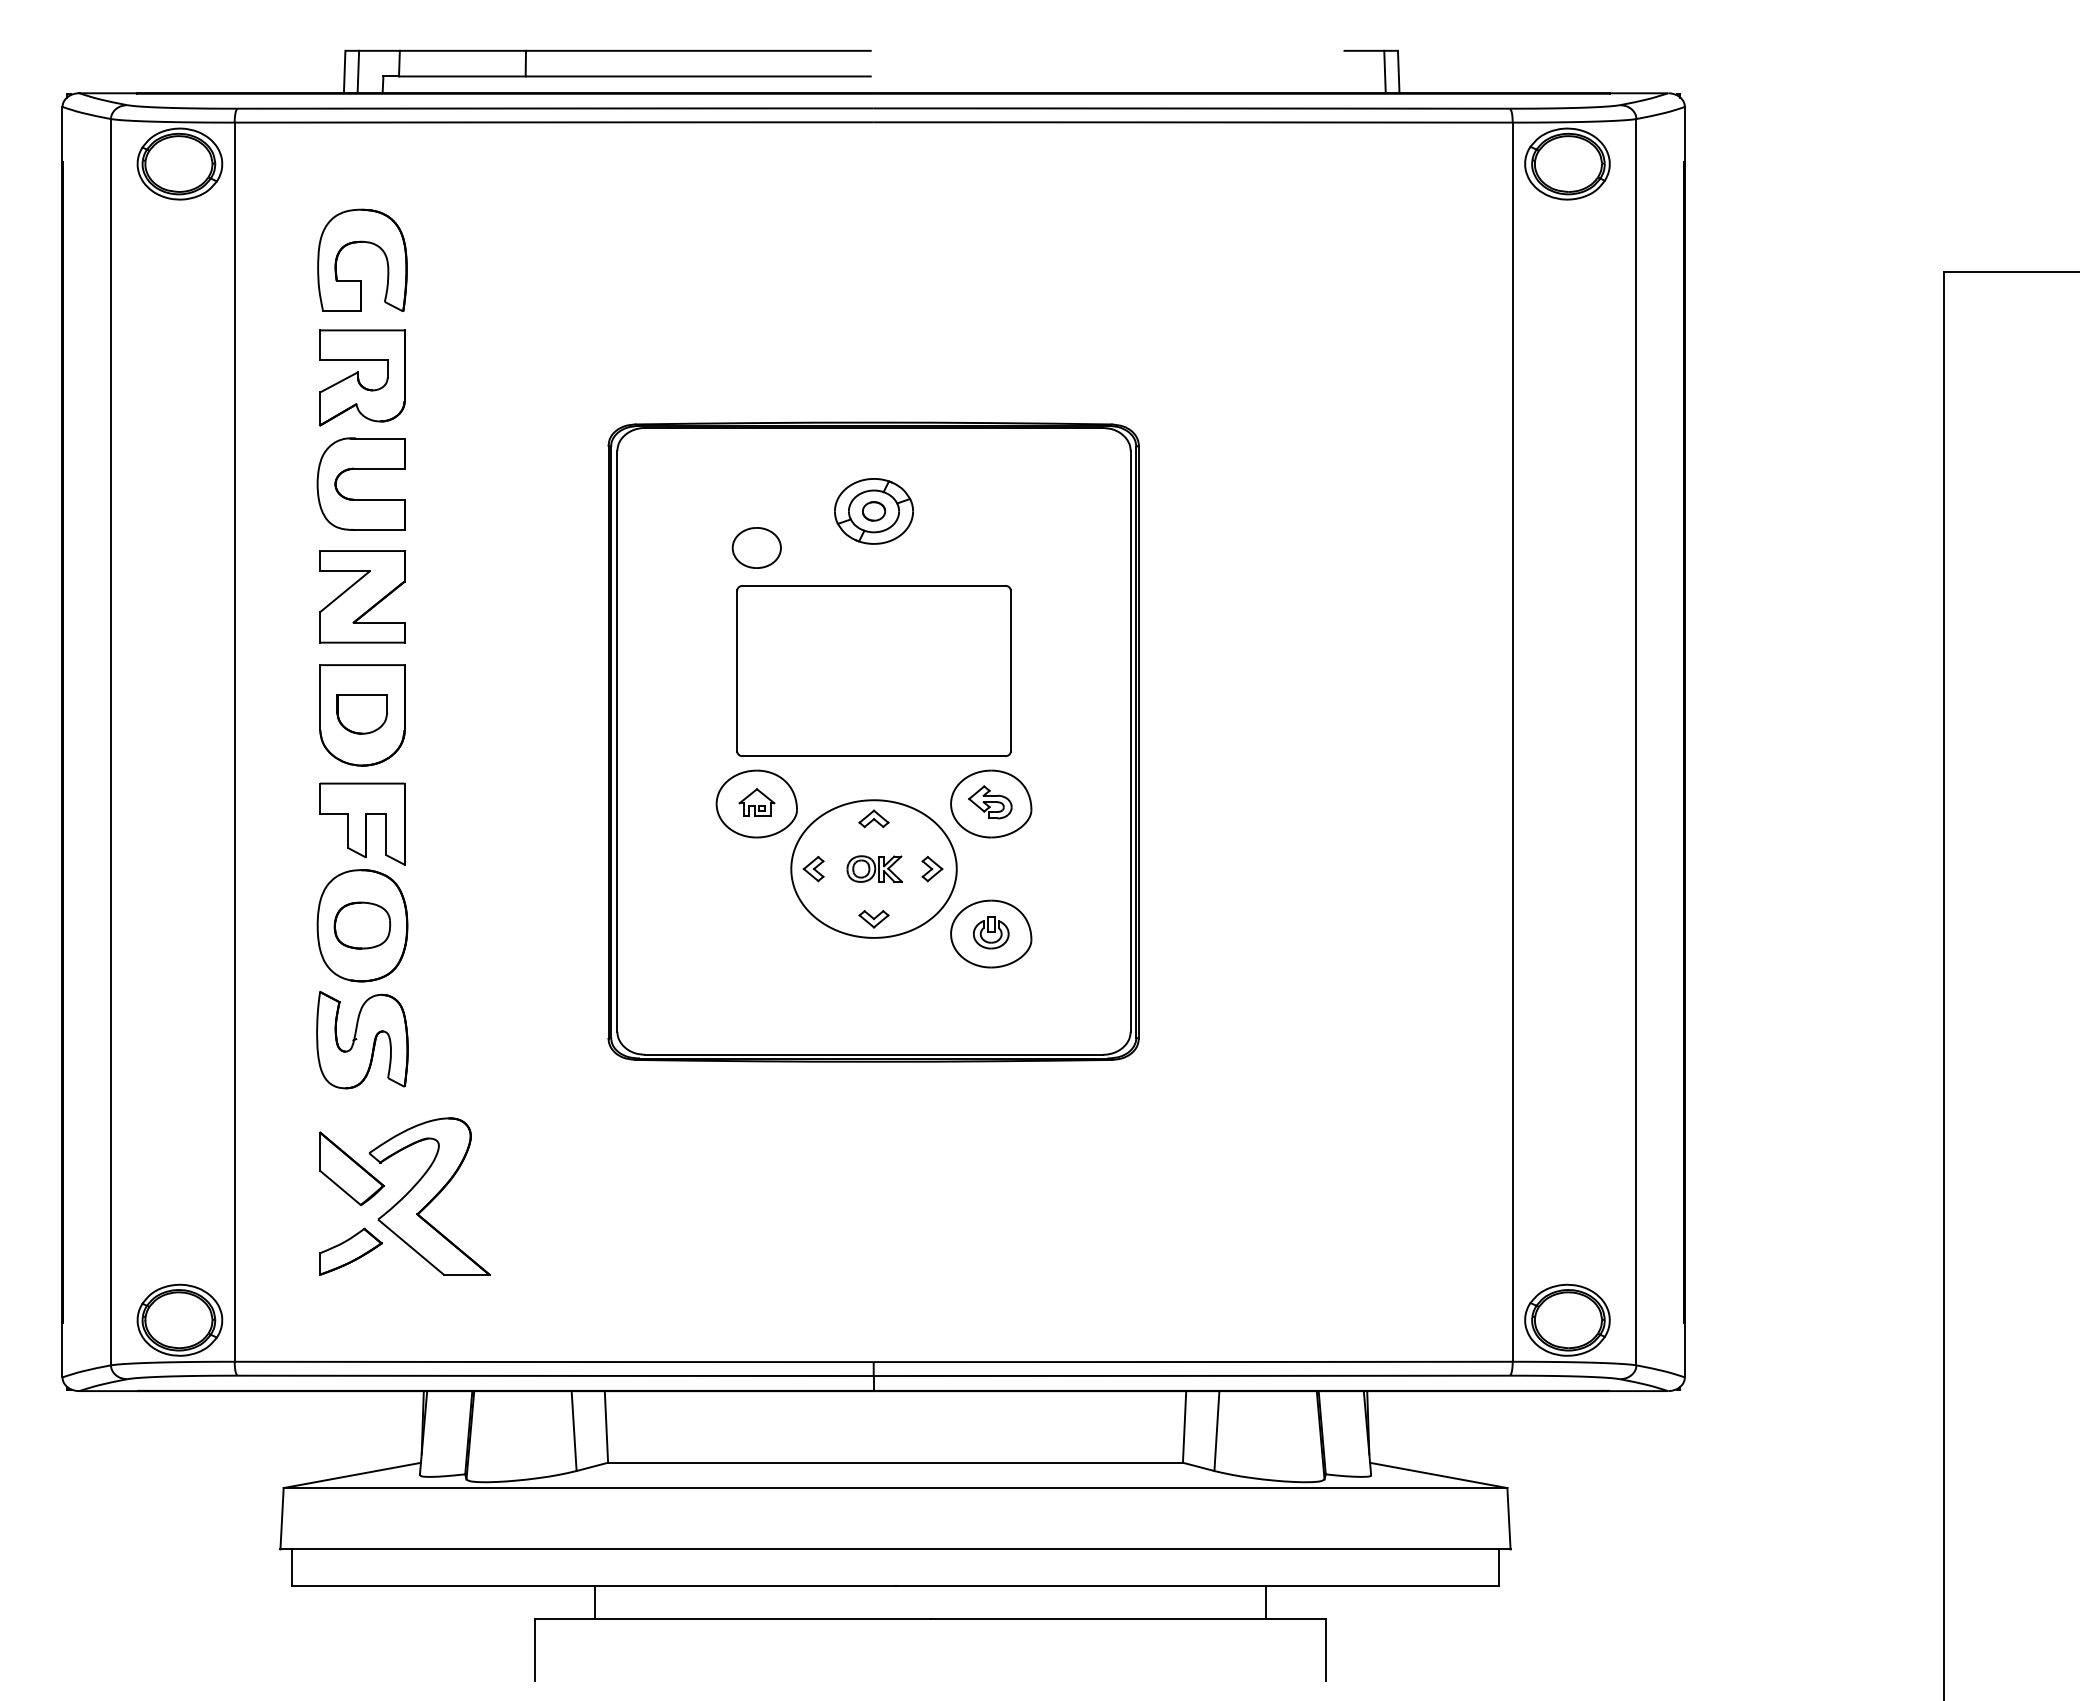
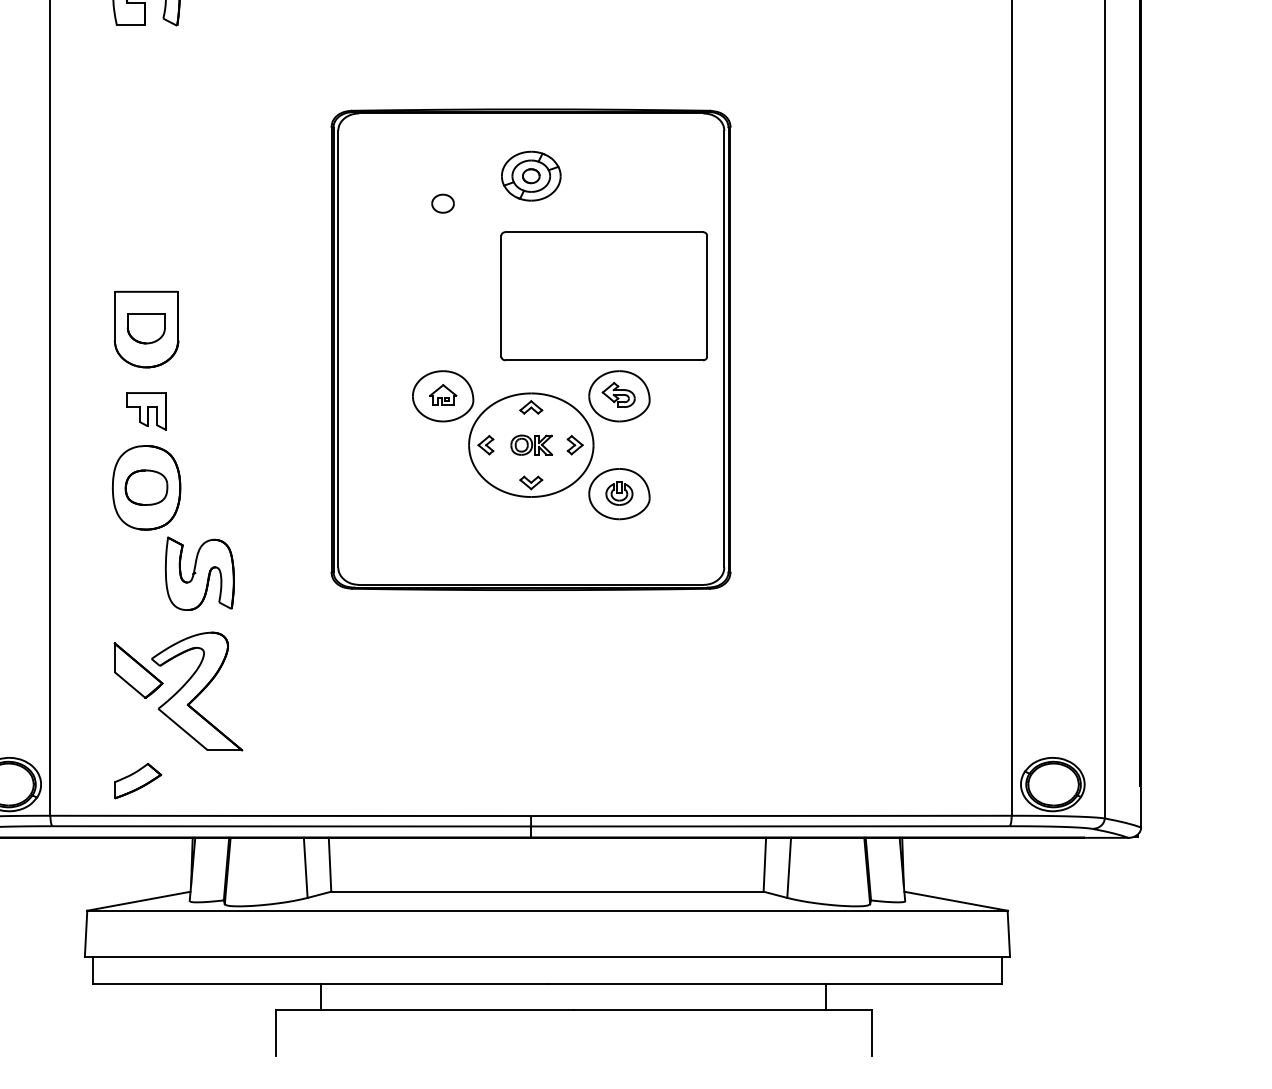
part: (362, 377) -> (146, 75), removed
part: (360, 469) -> (145, 144), removed
part: (756, 547) -> (442, 203), size x0.6
part: (362, 596) -> (146, 240), removed
part: (873, 670) -> (603, 295), moved
part: (362, 823) -> (146, 410), size x0.6
part: (362, 1040) -> (199, 574), moved
part: (350, 1251) -> (137, 780), moved

